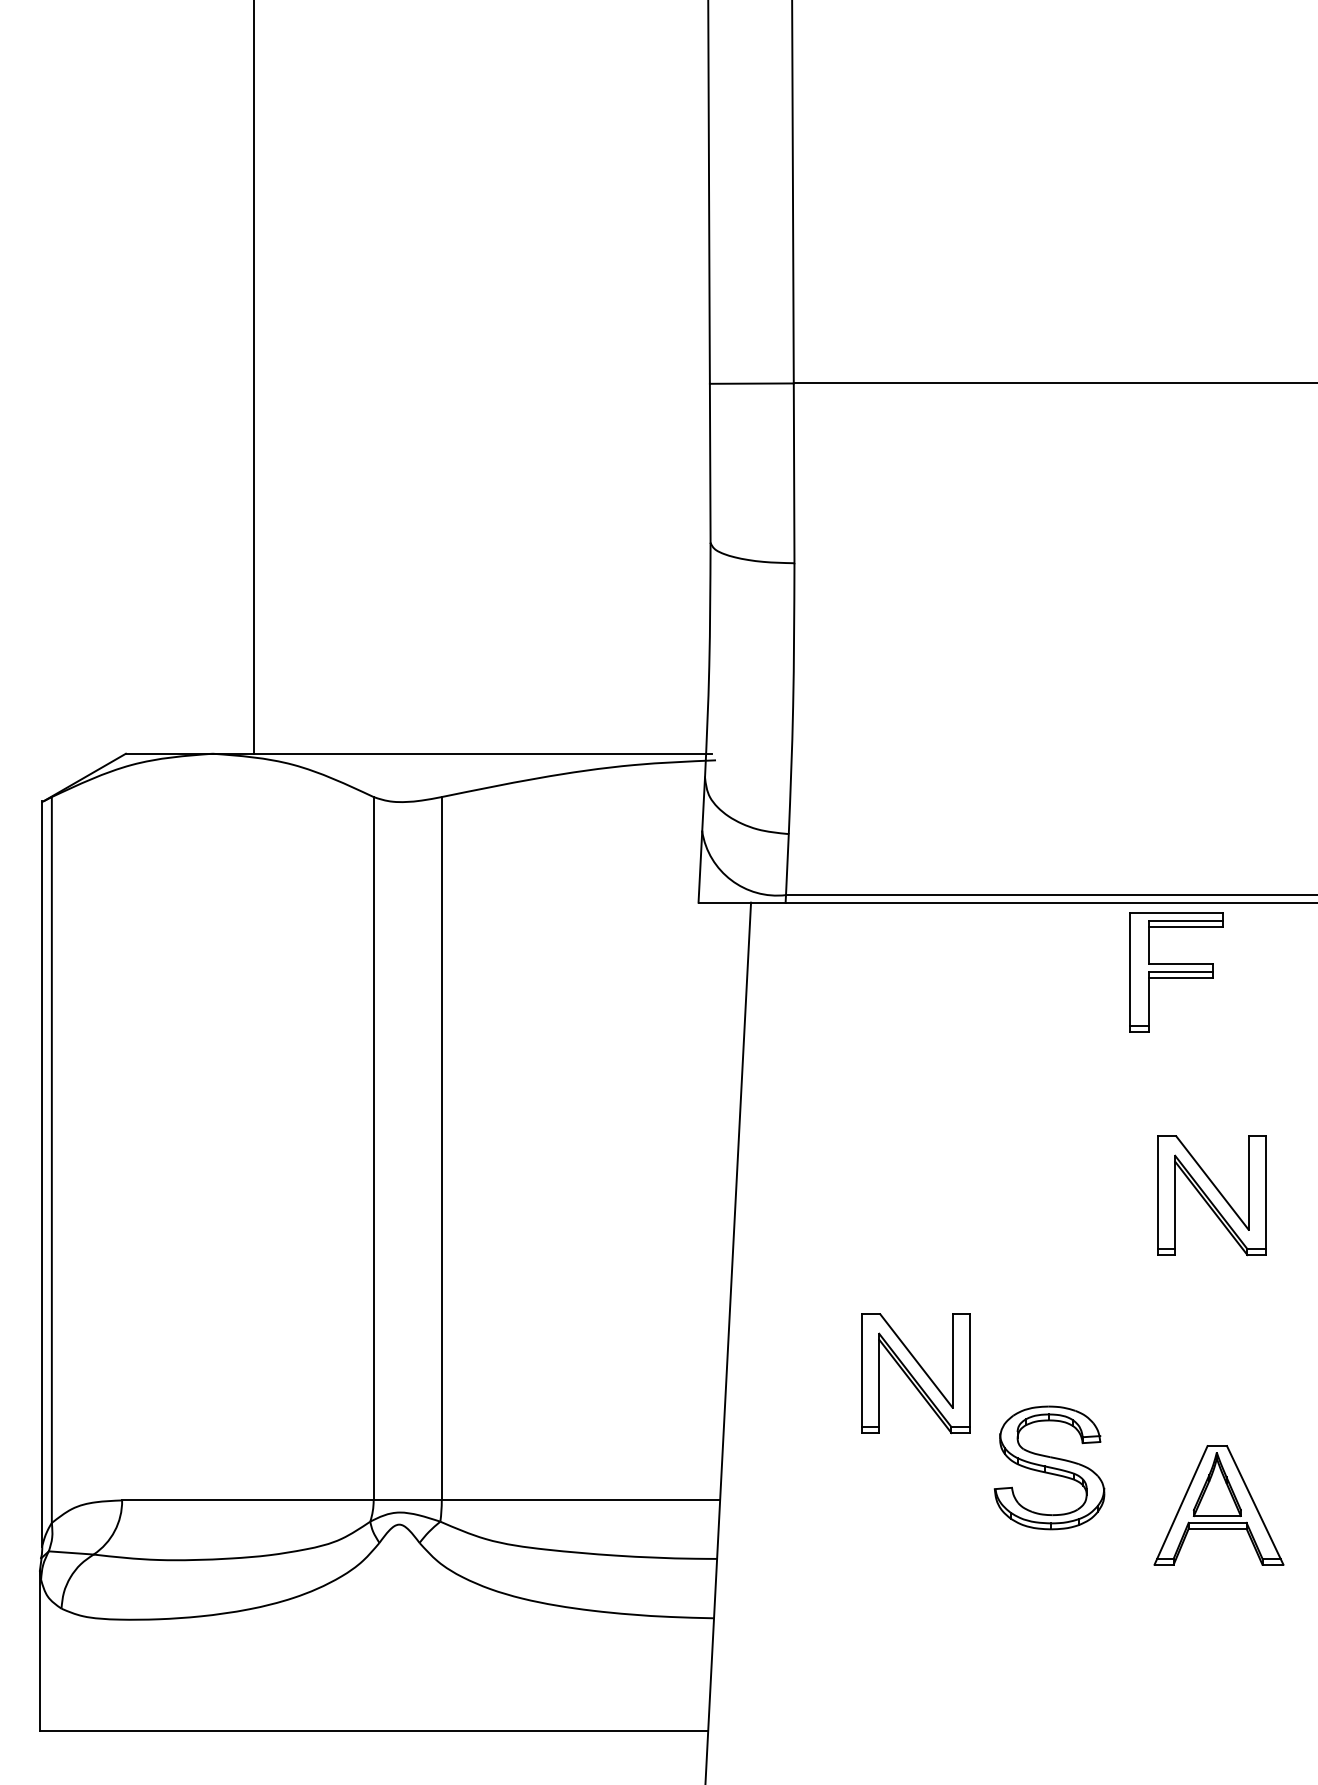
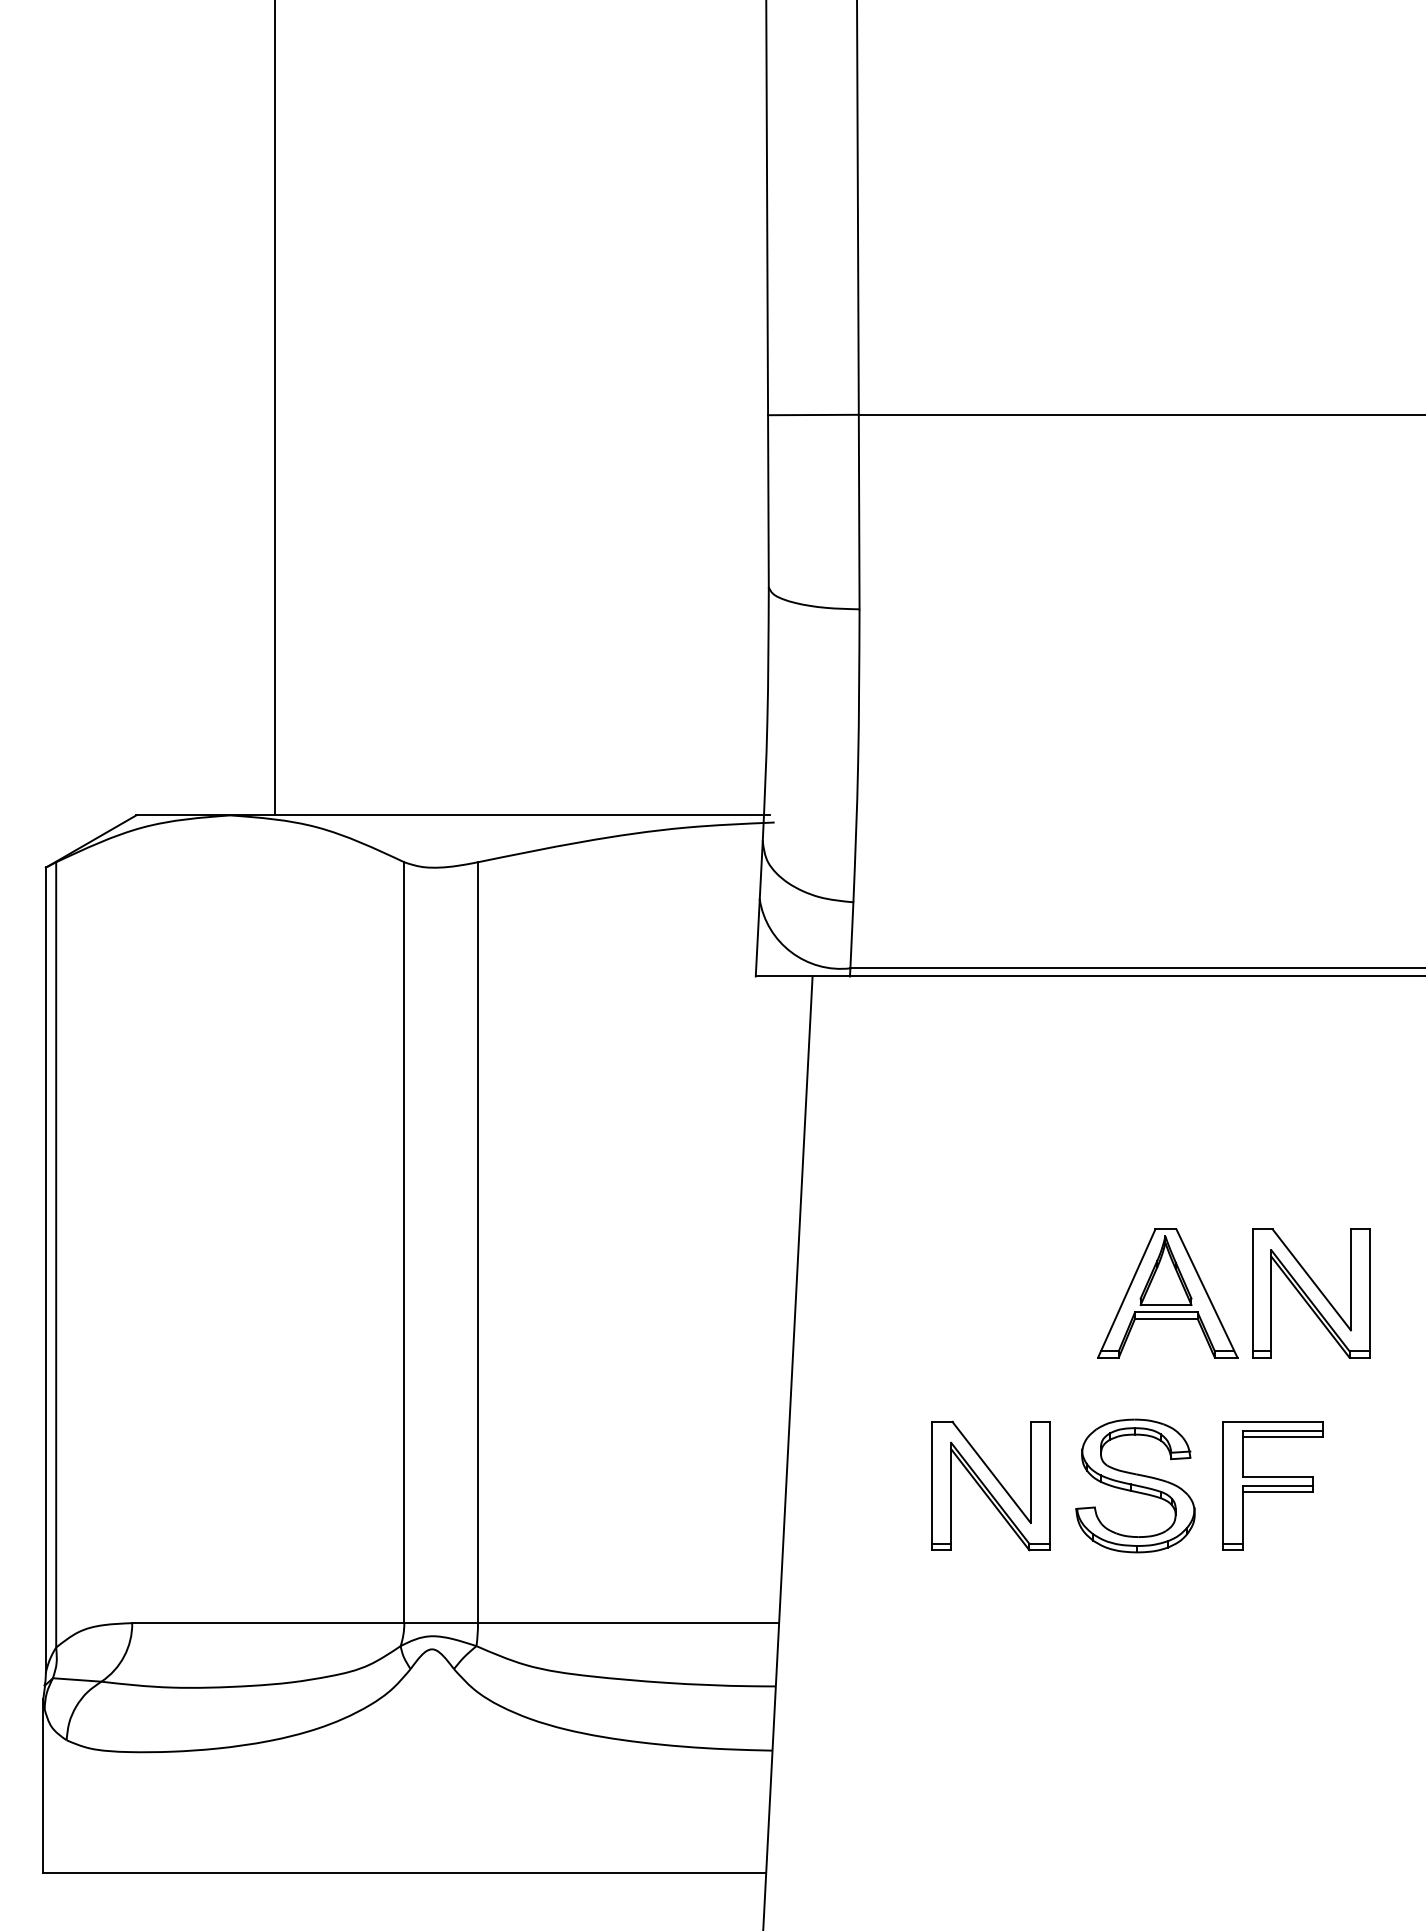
part: (1176, 971) -> (1272, 1485), moved
part: (1049, 1467) -> (1135, 1485), moved
part: (1218, 1505) -> (1167, 1293), moved

